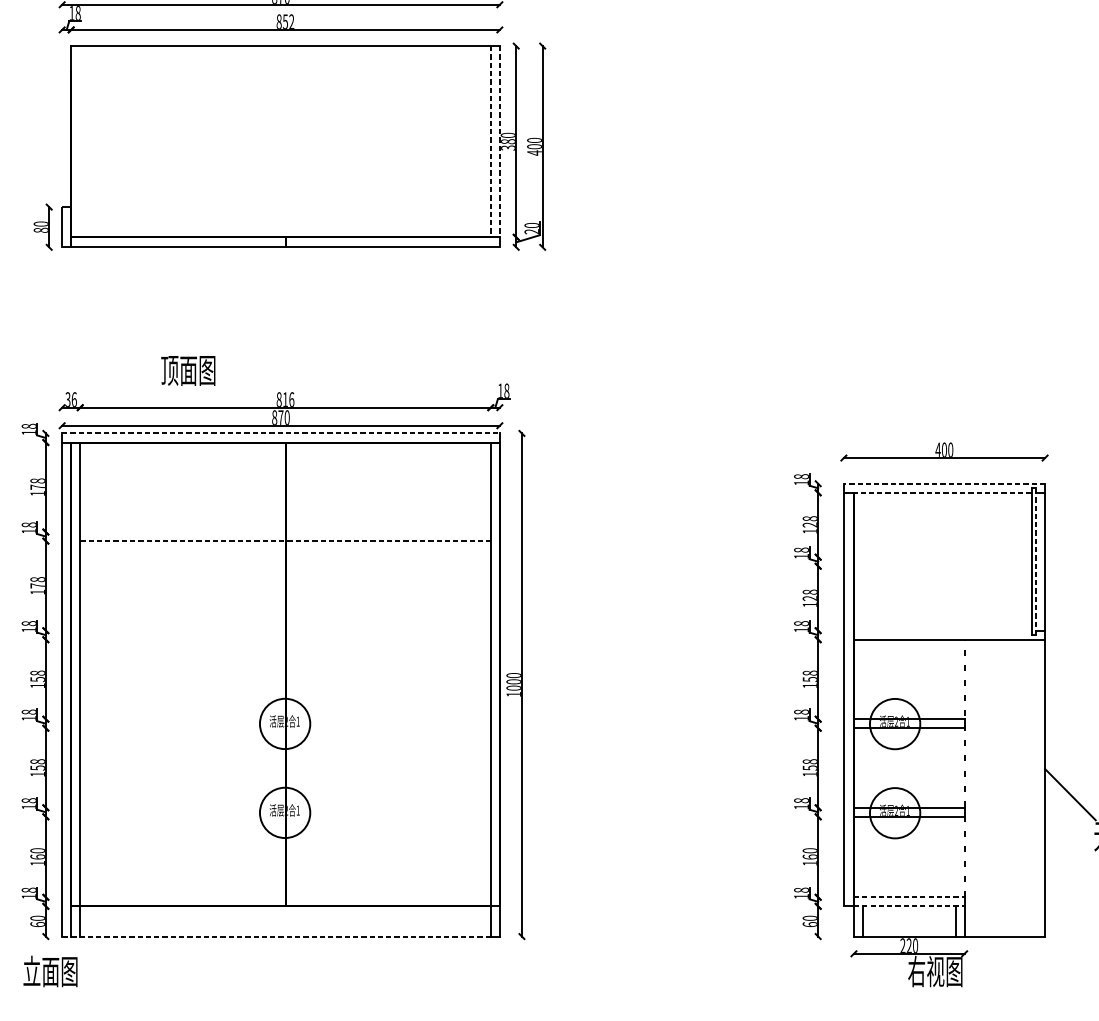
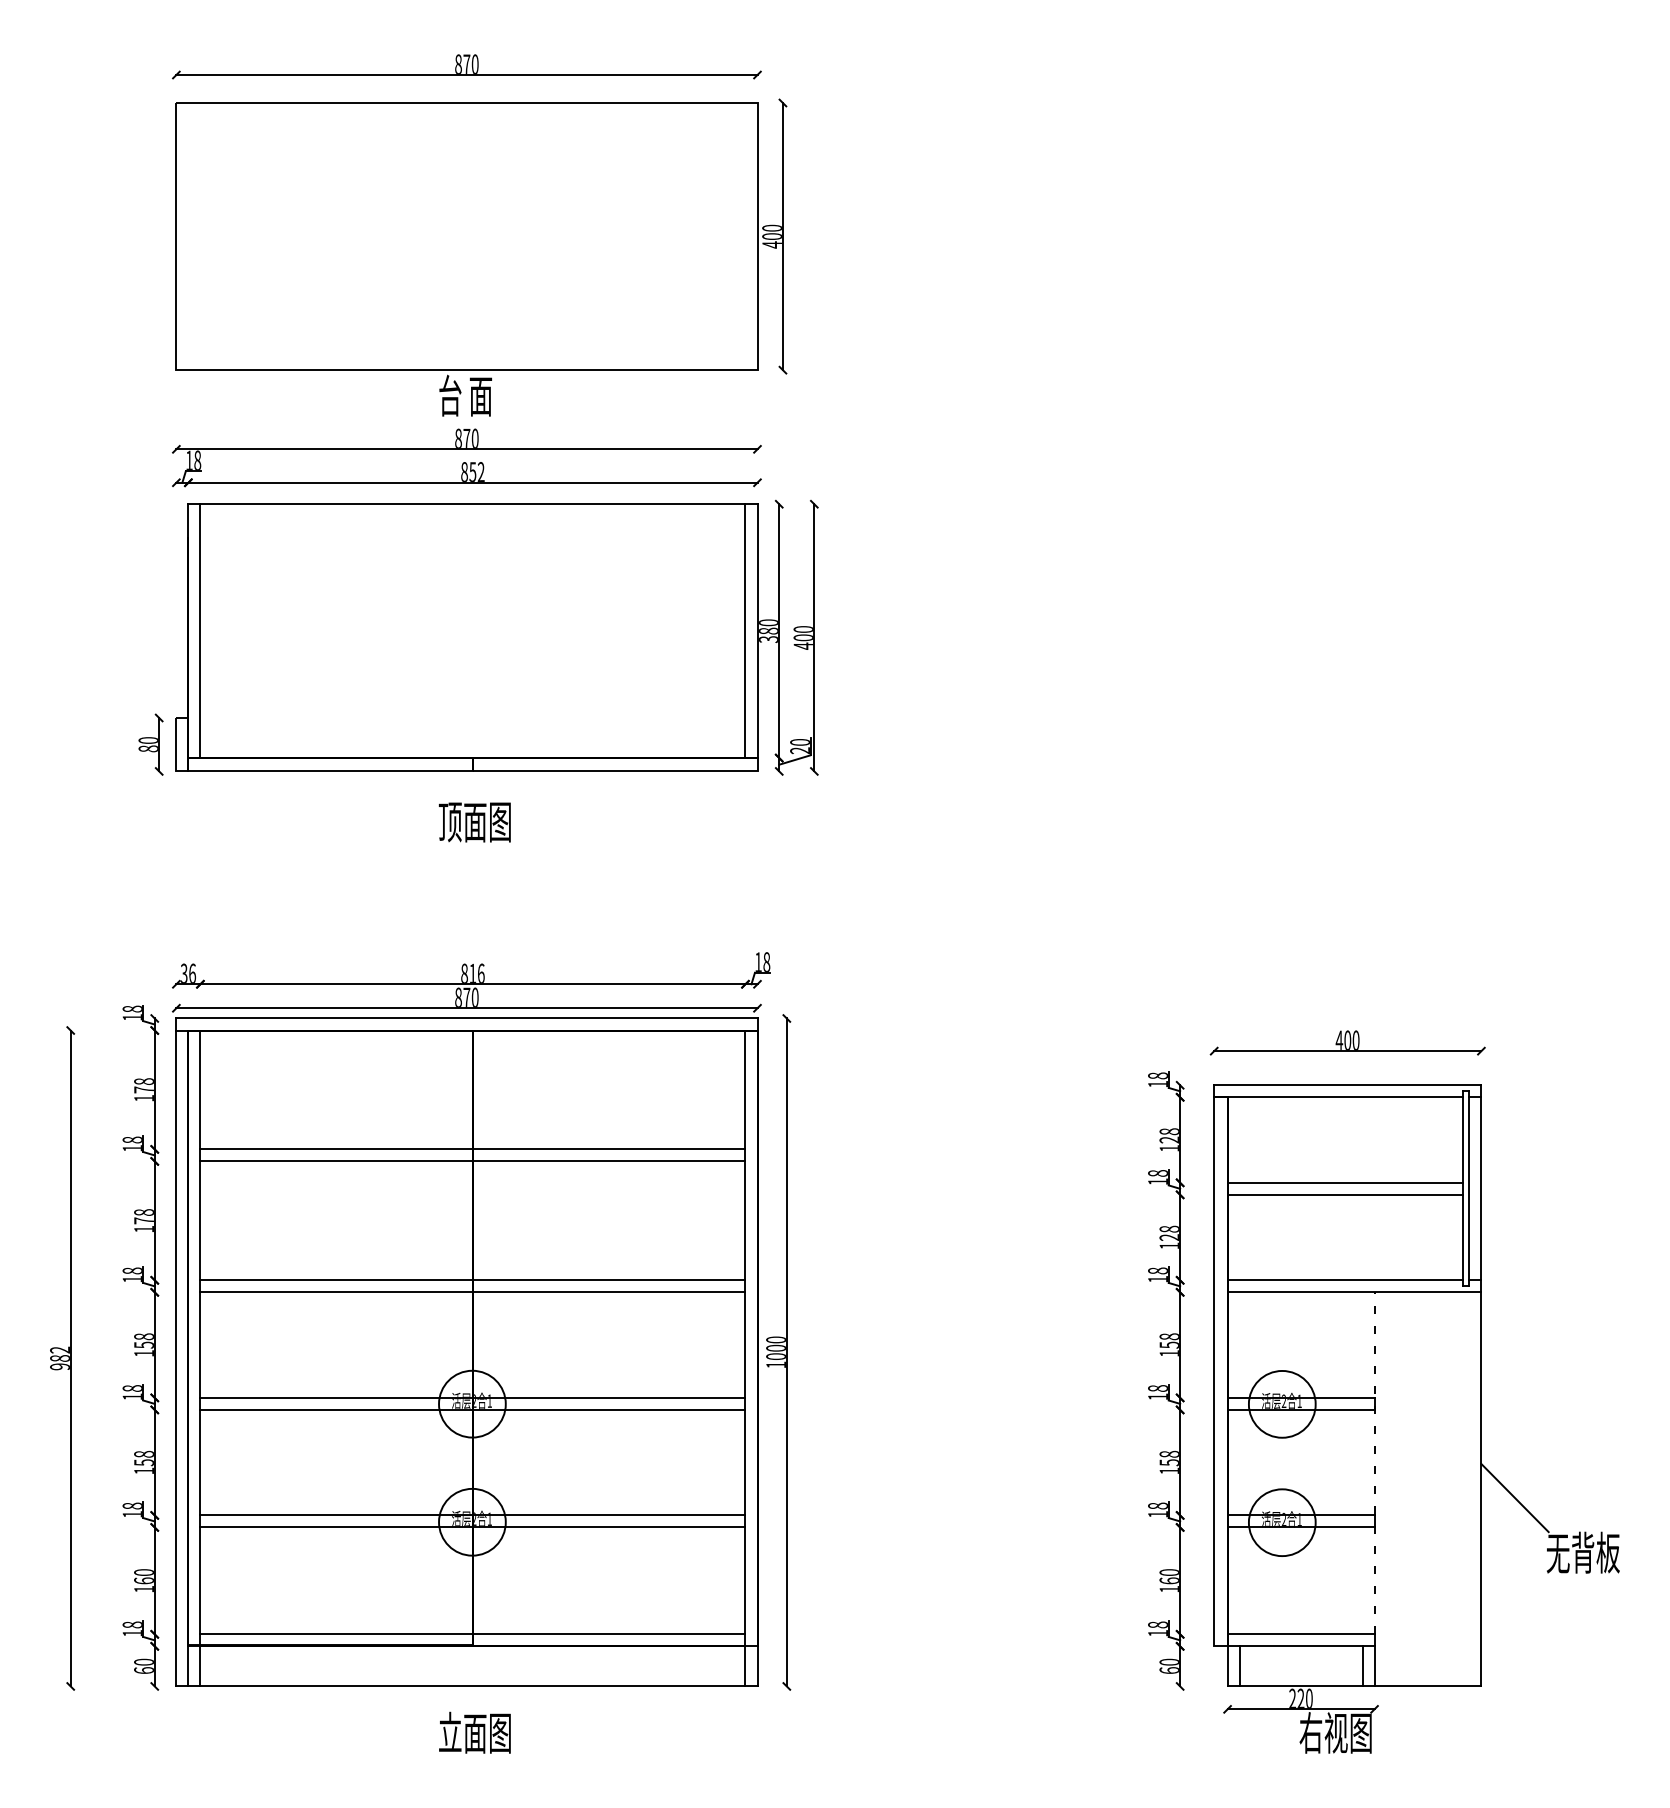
line: (80, 141) -> (200, 631), added
line: (490, 141) -> (745, 631), dashed -> solid
line: (499, 141) -> (757, 631), dashed -> solid
text: (188, 370) -> (474, 822), moved
line: (280, 433) -> (466, 1018), dashed -> solid
line: (944, 483) -> (1347, 1085), dashed -> solid
line: (937, 492) -> (1338, 1097), dashed -> solid
line: (285, 532) -> (472, 1149), added
line: (285, 541) -> (472, 1161), dashed -> solid
line: (942, 556) -> (1345, 1182), added
line: (1036, 561) -> (1469, 1188), dashed -> solid
line: (942, 566) -> (1345, 1194), added
line: (285, 630) -> (472, 1280), added
line: (942, 630) -> (1345, 1280), added
line: (285, 639) -> (472, 1292), added
line: (285, 718) -> (472, 1397), added
line: (285, 727) -> (472, 1409), added
line: (285, 807) -> (472, 1515), added
line: (285, 816) -> (472, 1527), added
line: (285, 897) -> (472, 1634), added
line: (909, 897) -> (1301, 1634), dashed -> solid
line: (909, 906) -> (1301, 1646), dashed -> solid
line: (276, 936) -> (460, 1686), dashed -> solid
text: (50, 971) -> (474, 1732), moved

